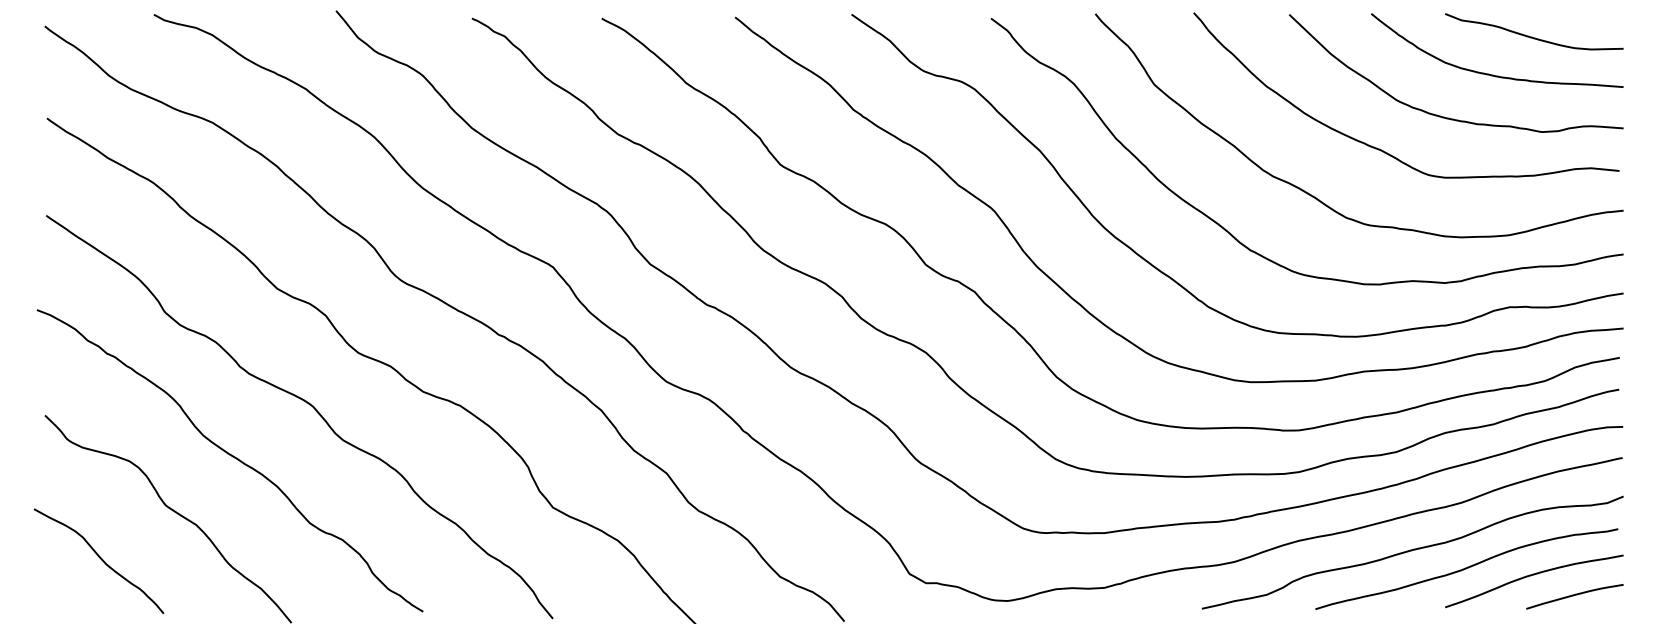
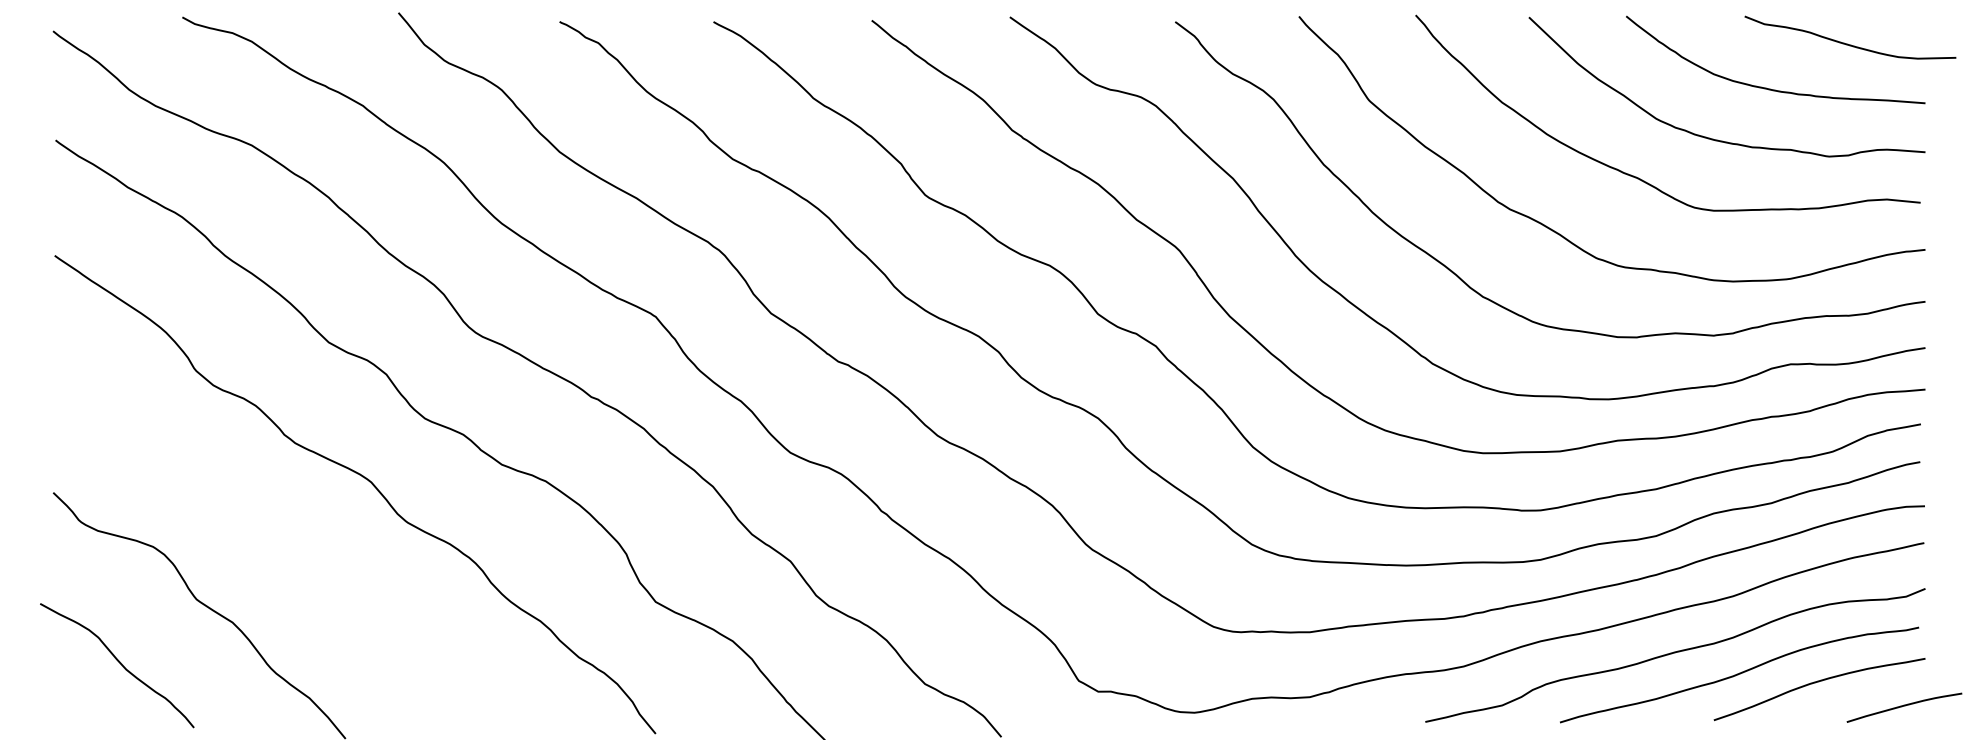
curve: (1532, 36) -> (1848, 43), moved
curve: (232, 457) -> (275, 542), removed
curve: (1574, 595) -> (1903, 706), moved

